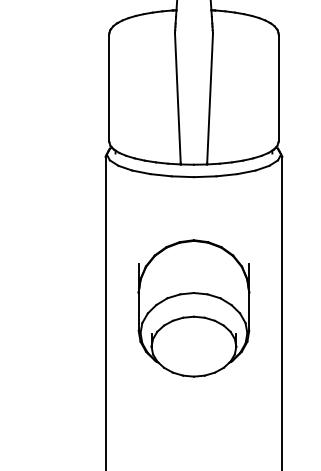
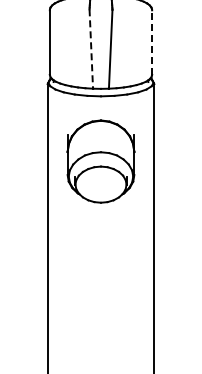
line: (279, 87) -> (152, 42), solid -> dashed
line: (178, 99) -> (91, 49), solid -> dashed
part: (193, 308) -> (100, 161), moved

